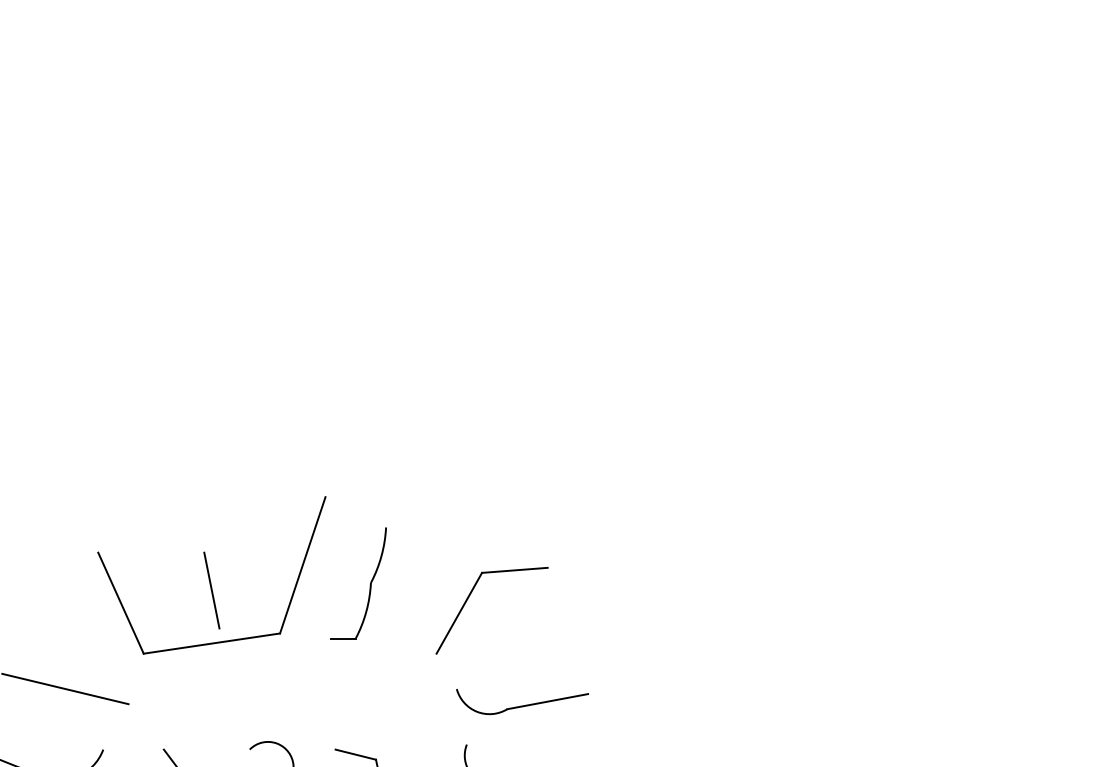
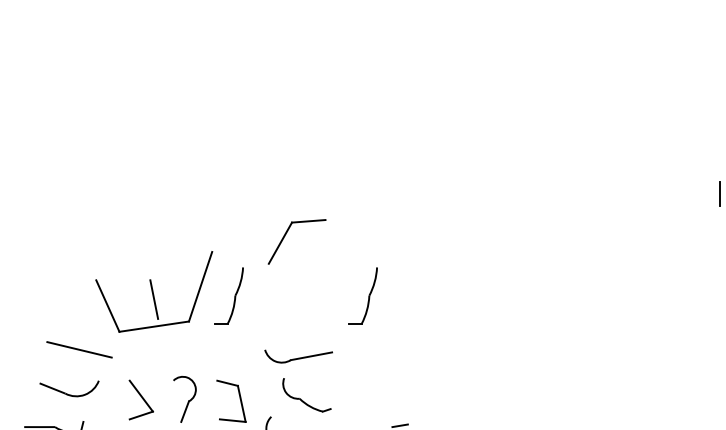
part: (620, 582) -> (362, 295), added
part: (469, 600) -> (285, 236), moved
part: (522, 702) -> (298, 356), moved

